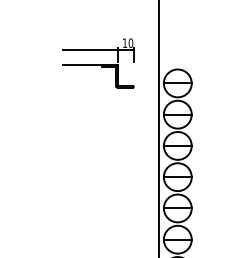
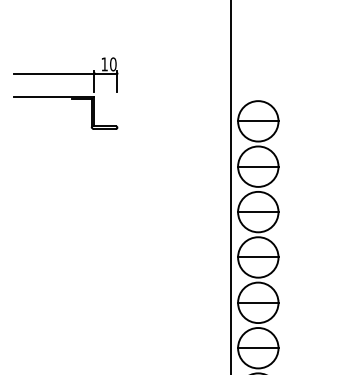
part: (98, 63) -> (66, 93), moved

